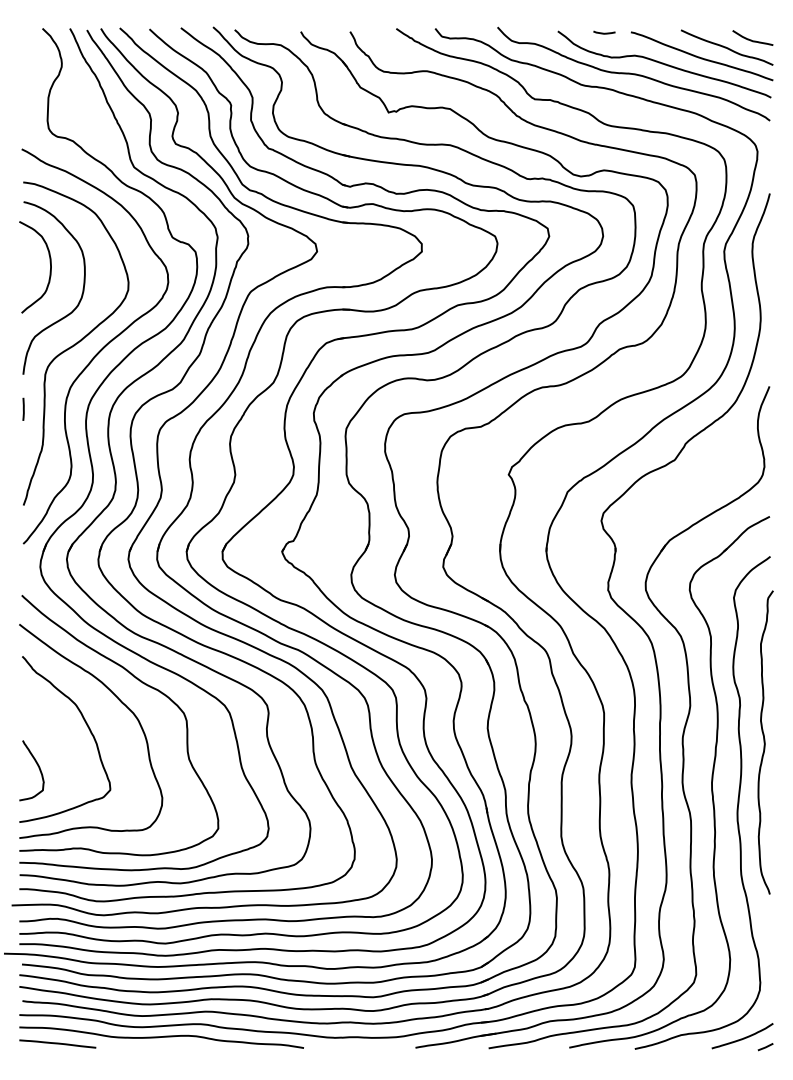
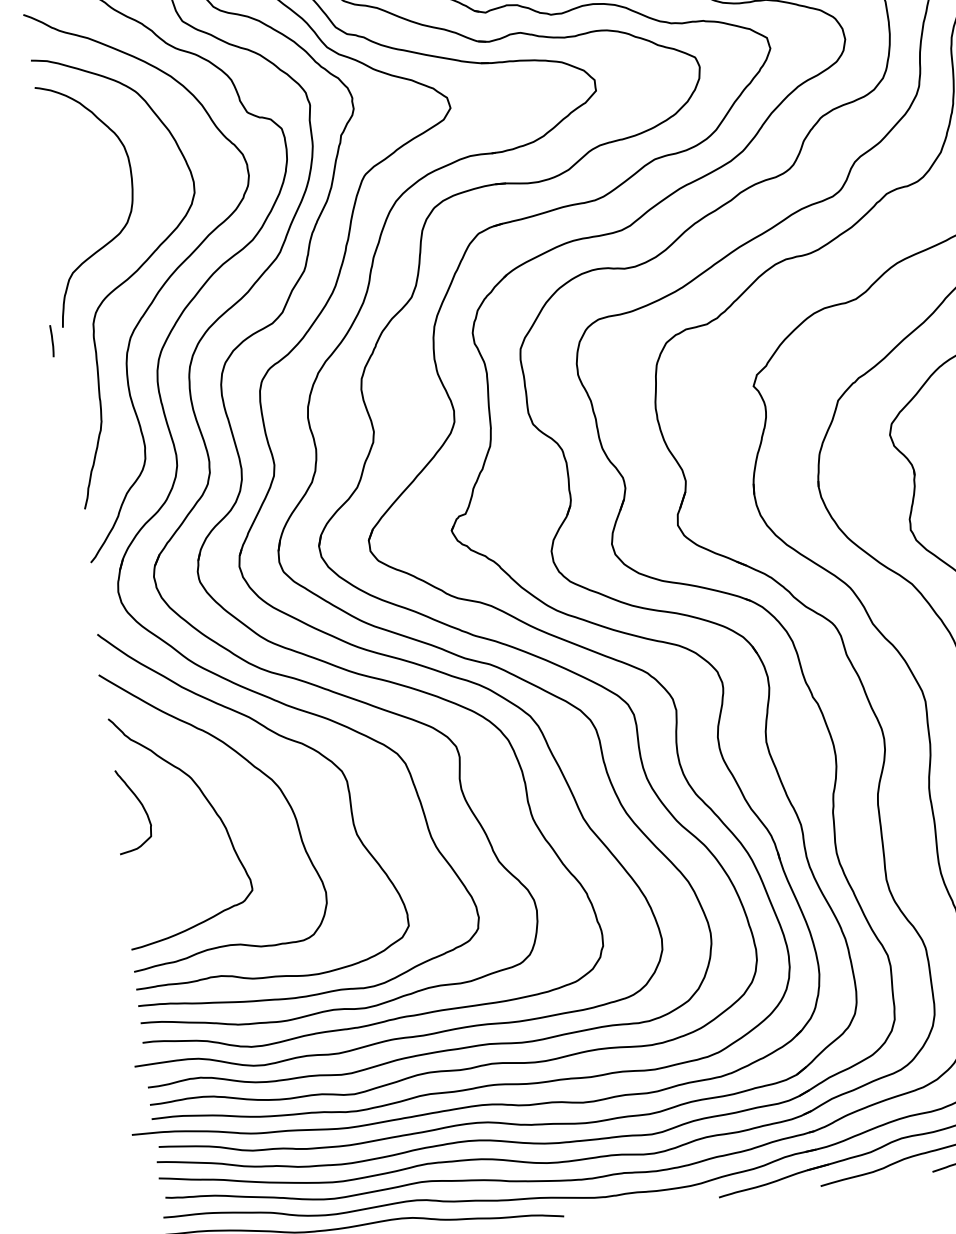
curve: (49, 271) -> (82, 180), removed
line: (23, 408) -> (51, 339), moved
curve: (37, 766) -> (139, 804), moved

